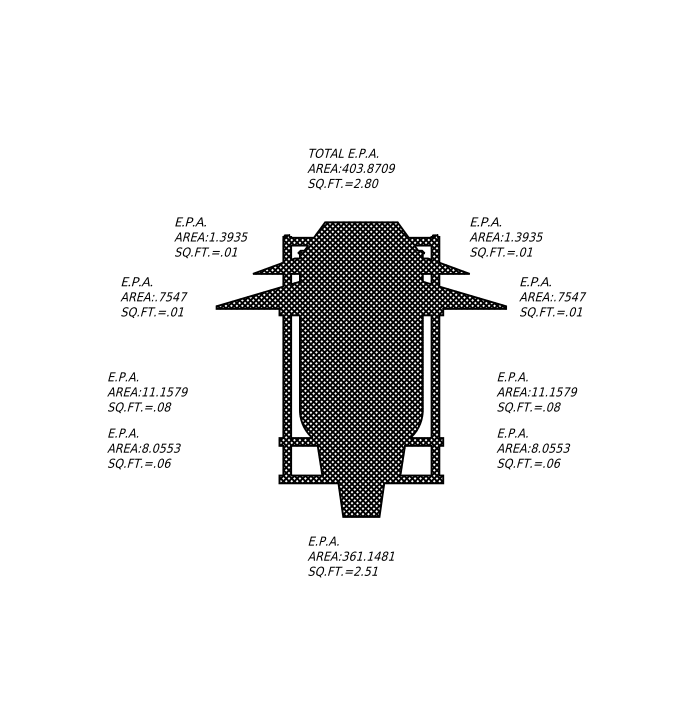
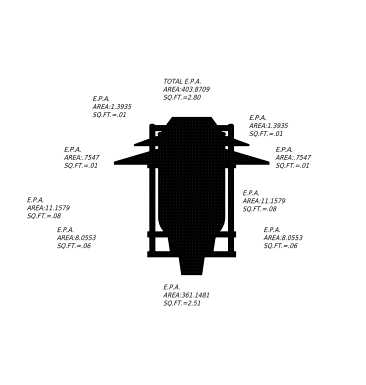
text: (210, 236) -> (111, 106), moved
text: (148, 391) -> (48, 207), moved
text: (536, 391) -> (263, 200), moved

